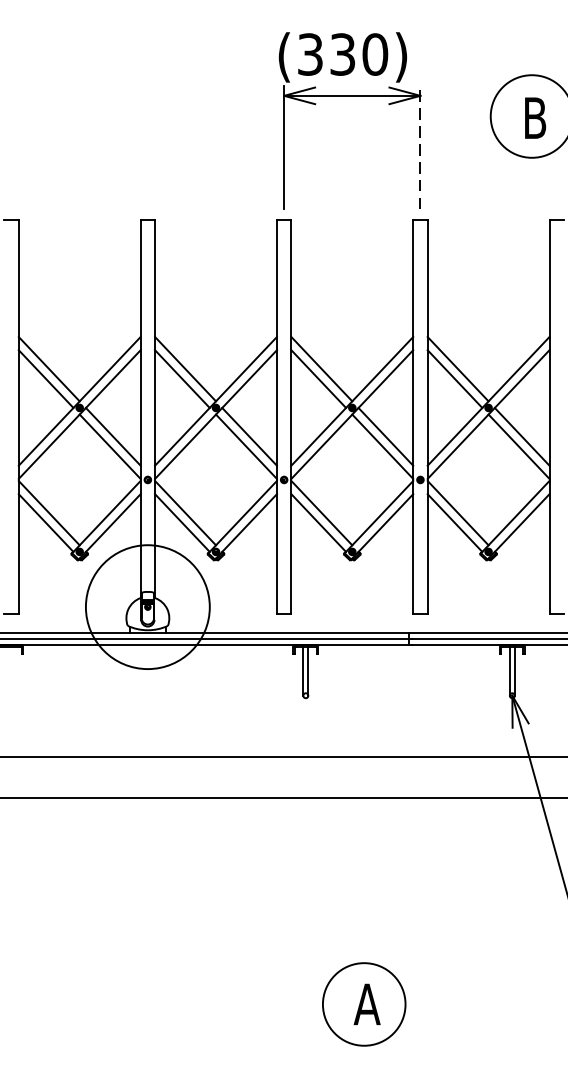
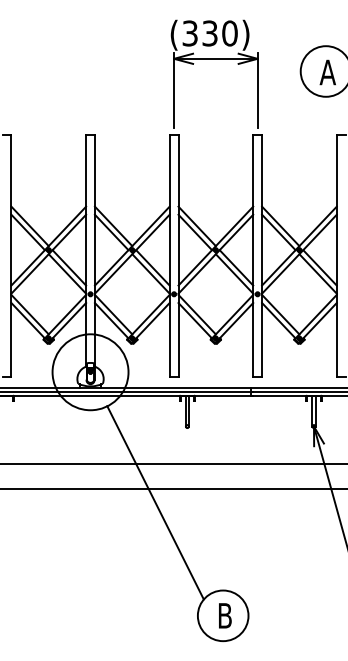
text: (534, 118) -> (327, 72), B -> A
line: (420, 147) -> (257, 90), dashed -> solid
line: (253, 819) -> (155, 502), added
text: (366, 1003) -> (224, 615), A -> B

